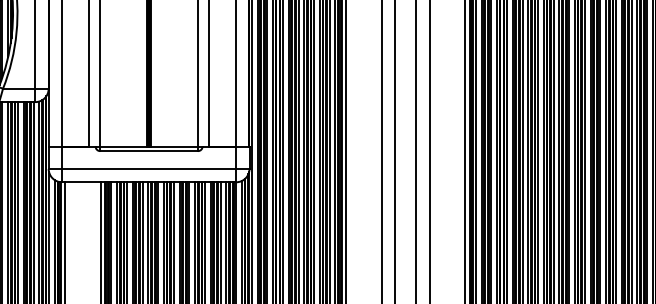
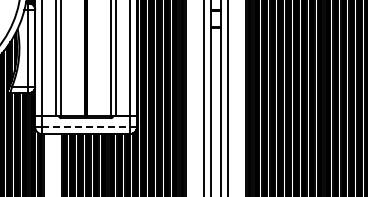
line: (149, 169) -> (86, 127), solid -> dashed

